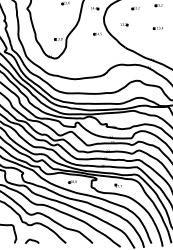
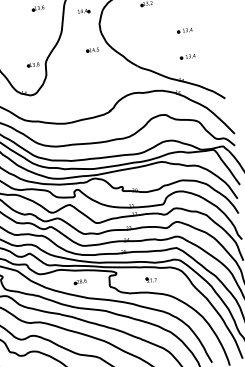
part: (124, 24) -> (132, 30), removed
part: (157, 45) -> (186, 57), added

